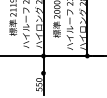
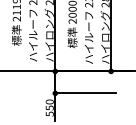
line: (67, 73) -> (85, 93), added

